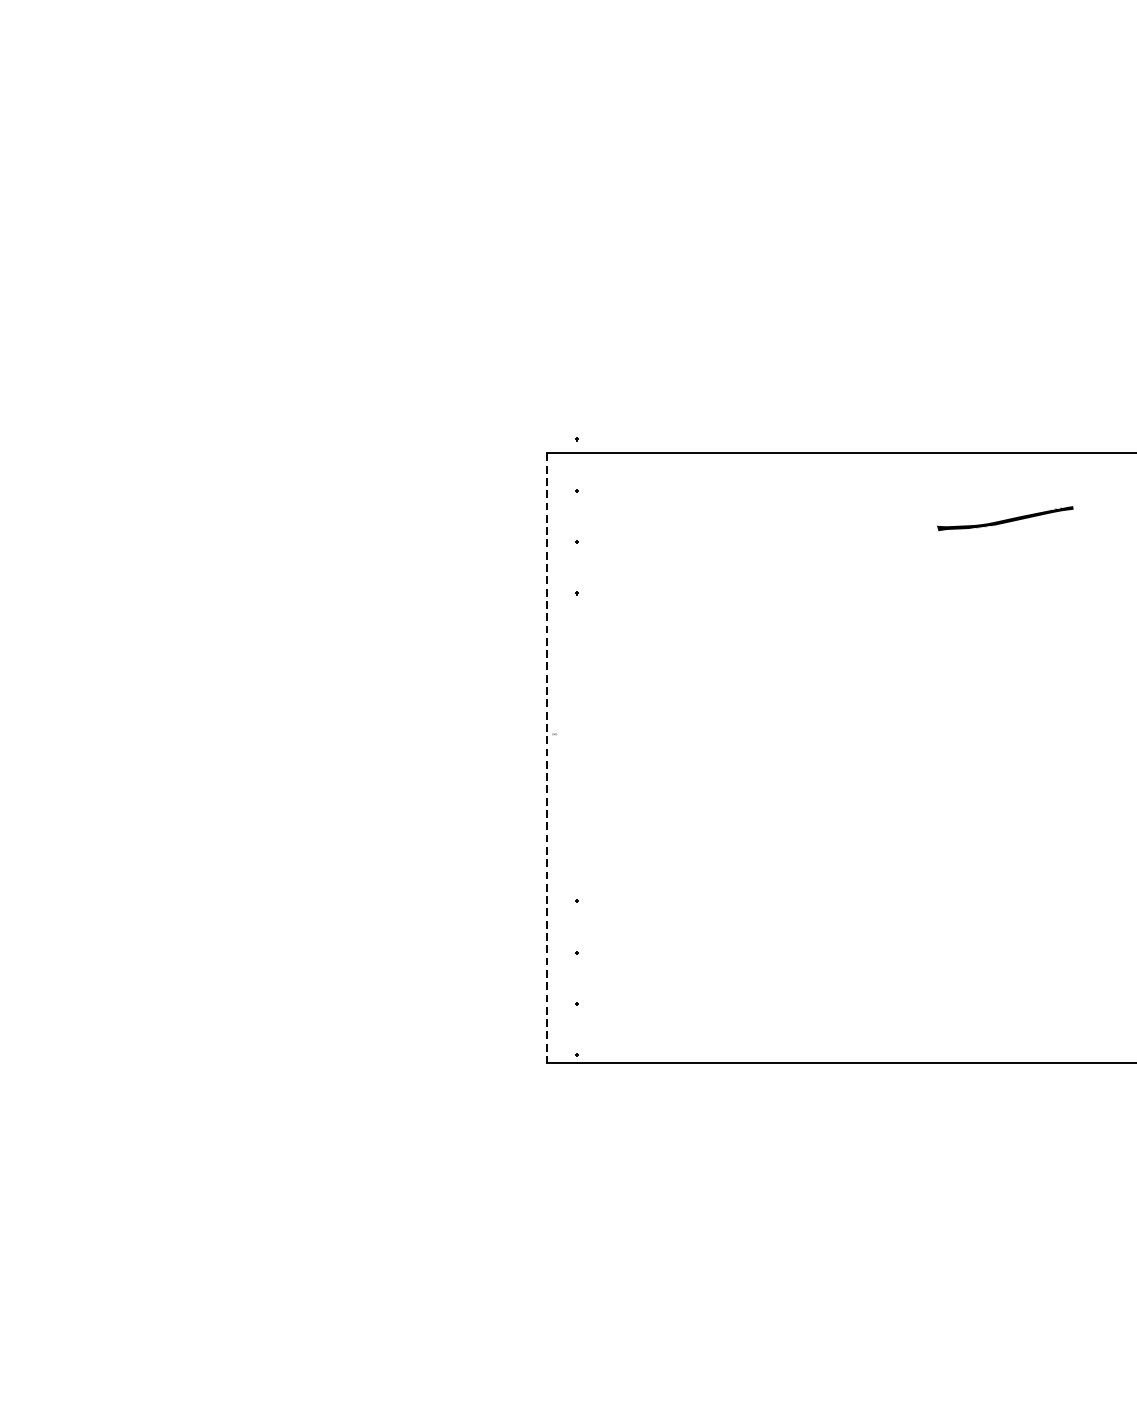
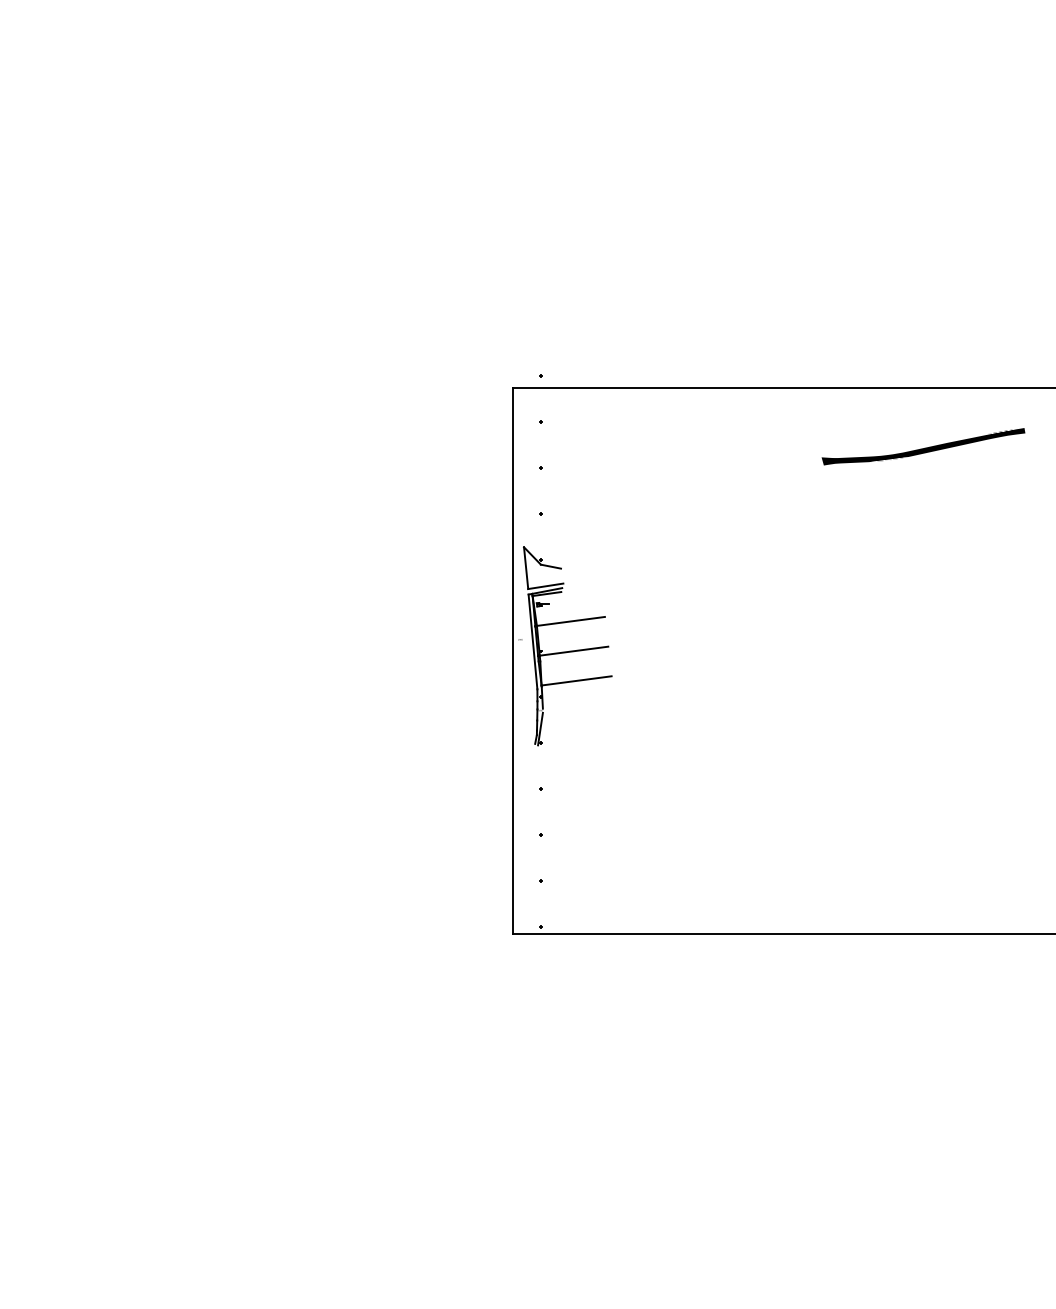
part: (1005, 518) -> (923, 446), size x1.67
part: (607, 741) -> (567, 646), added
line: (546, 758) -> (513, 661), dashed -> solid

